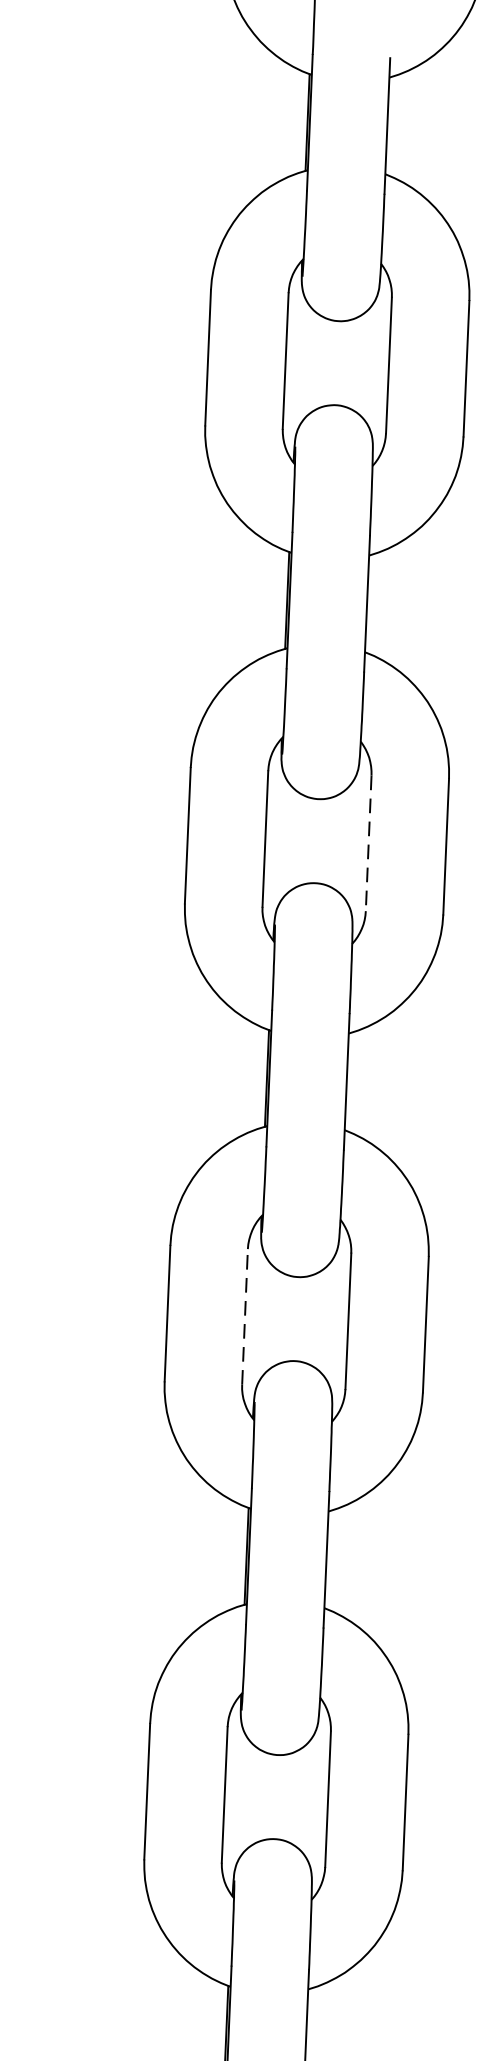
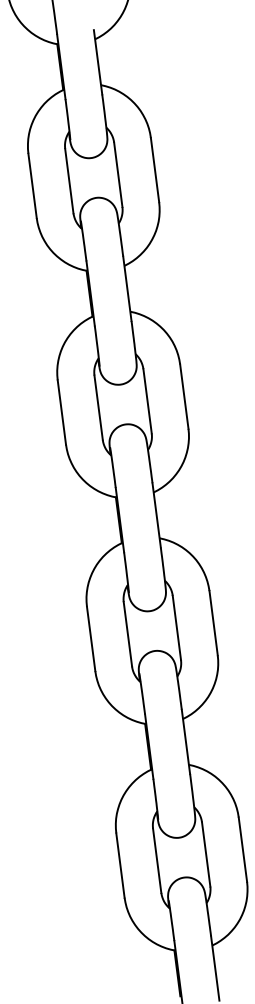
line: (368, 843) -> (147, 401), dashed -> solid
line: (244, 1315) -> (127, 633), dashed -> solid

